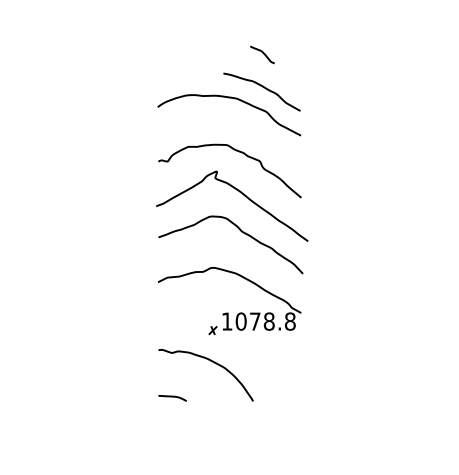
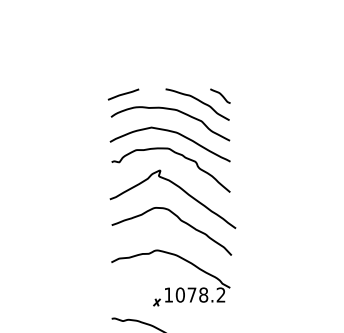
curve: (262, 53) -> (220, 95), moved
line: (172, 79) -> (123, 94), added
curve: (230, 125) -> (171, 132), added
text: (289, 321) -> (220, 294), 1078.8 -> 1078.2

